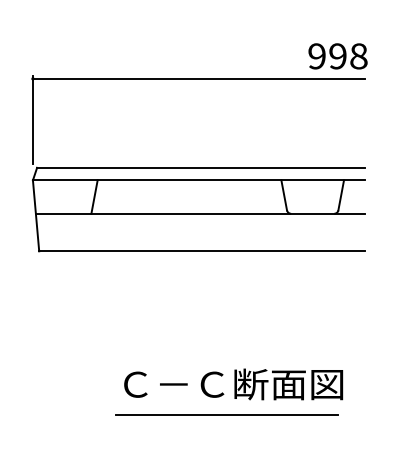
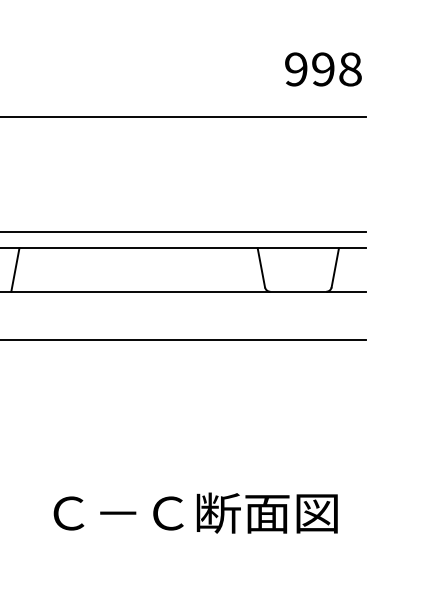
text: (337, 56) -> (322, 69), moved
line: (226, 414) -> (186, 552), removed

